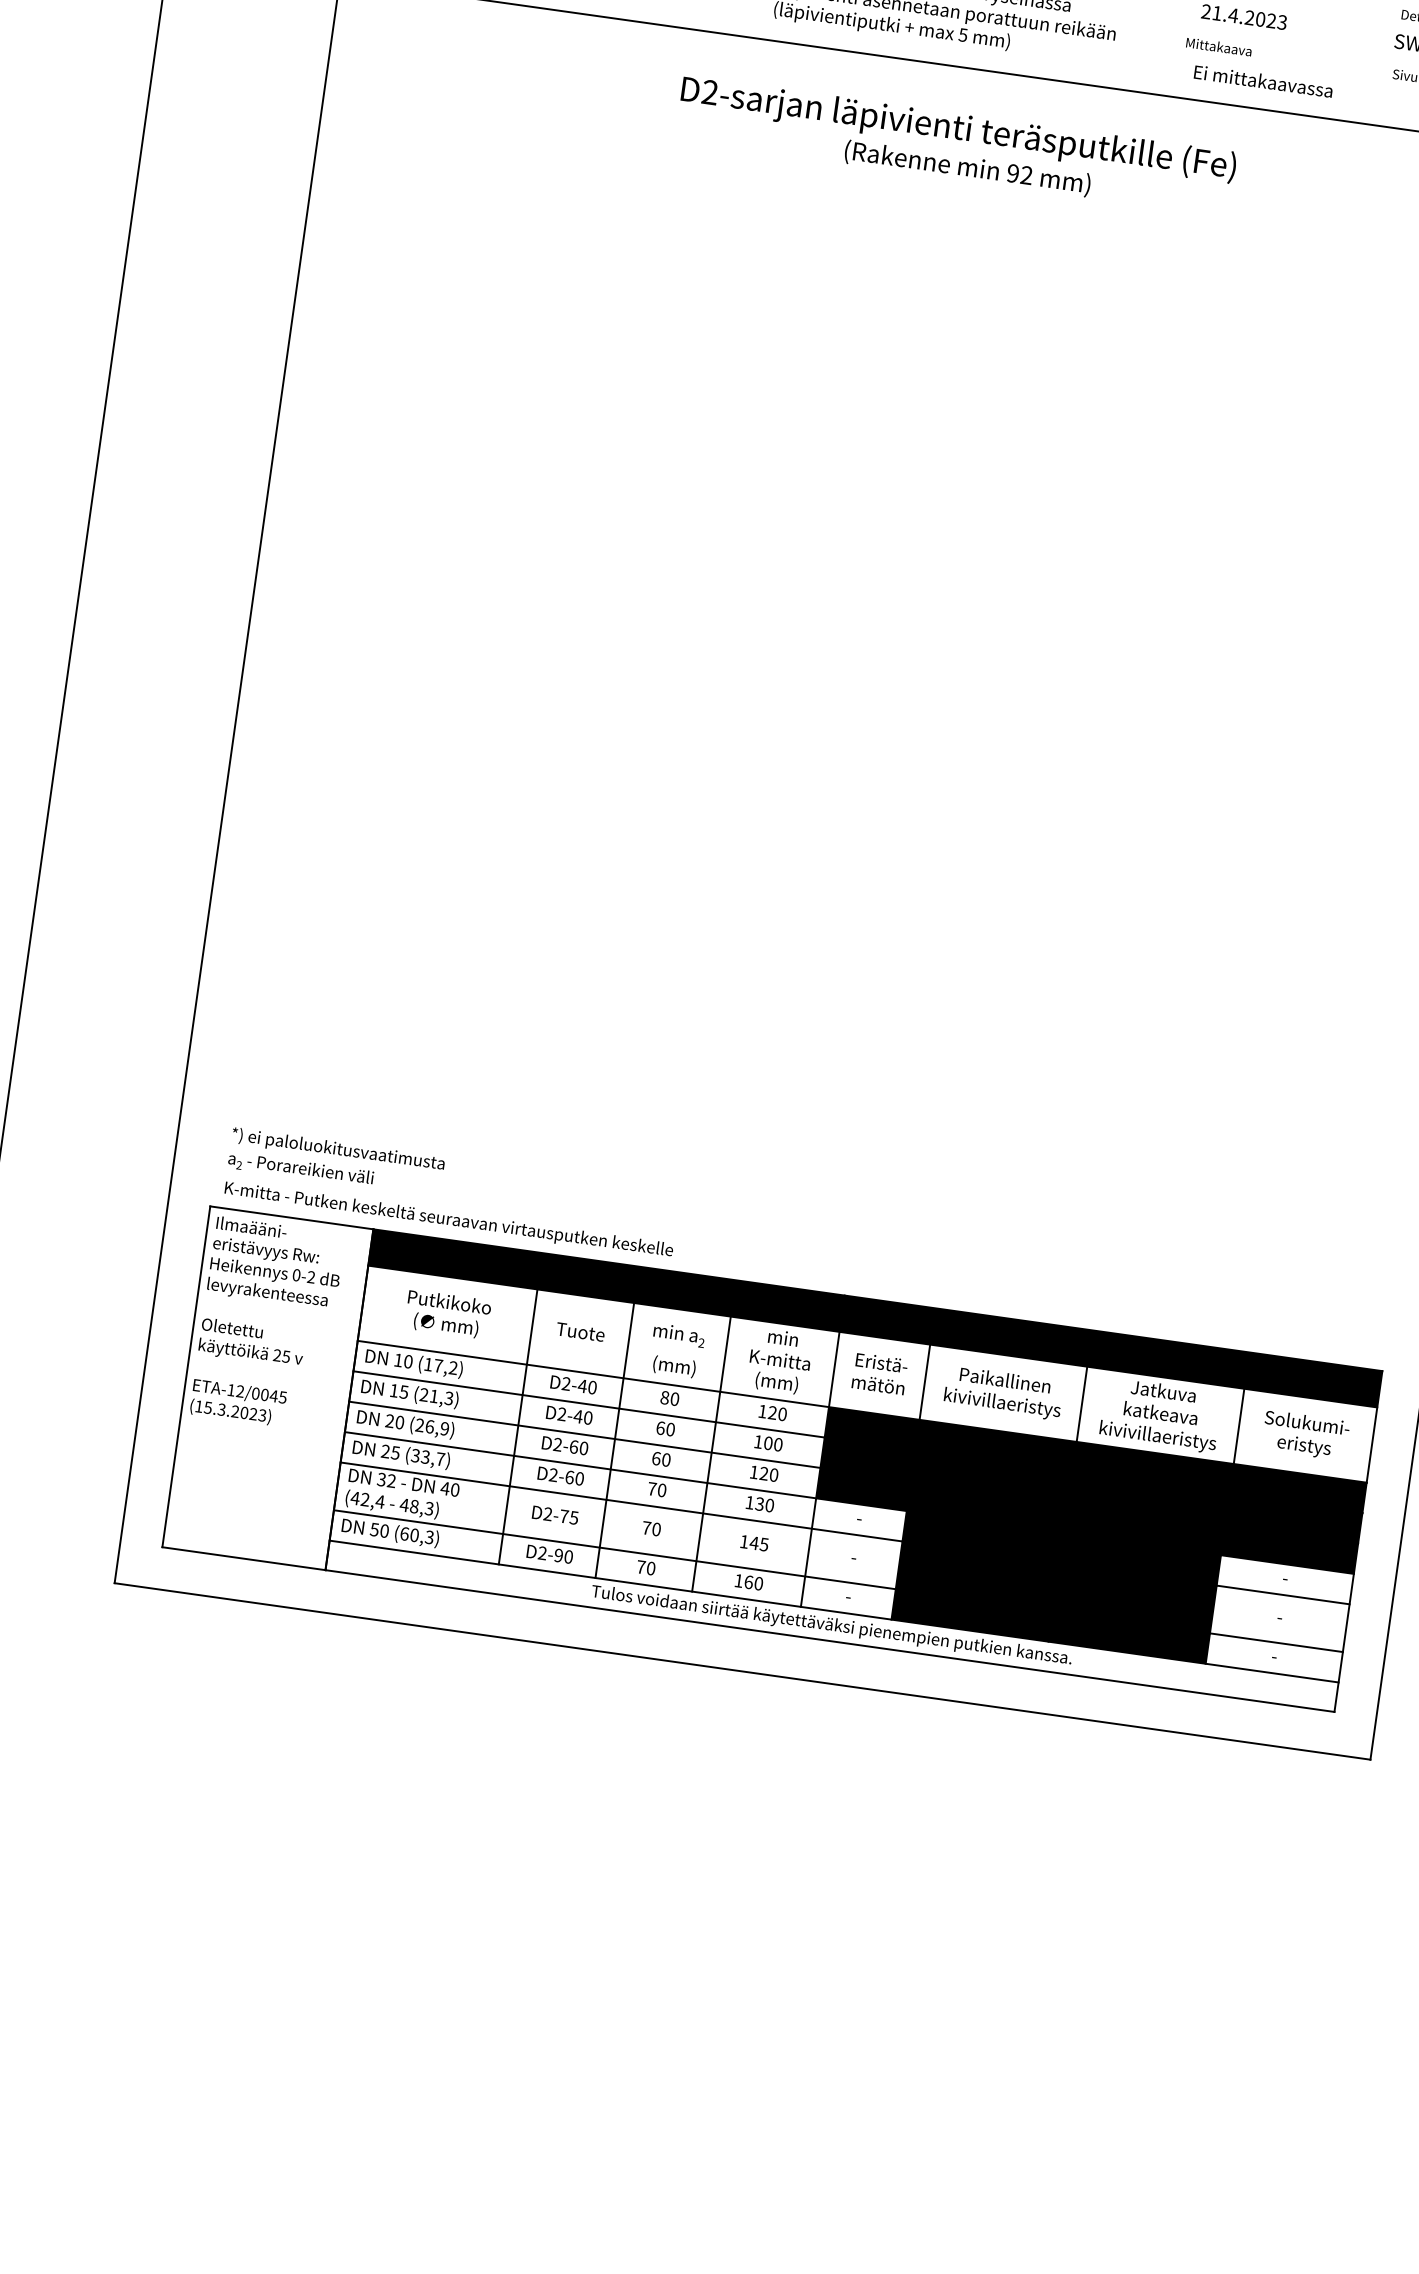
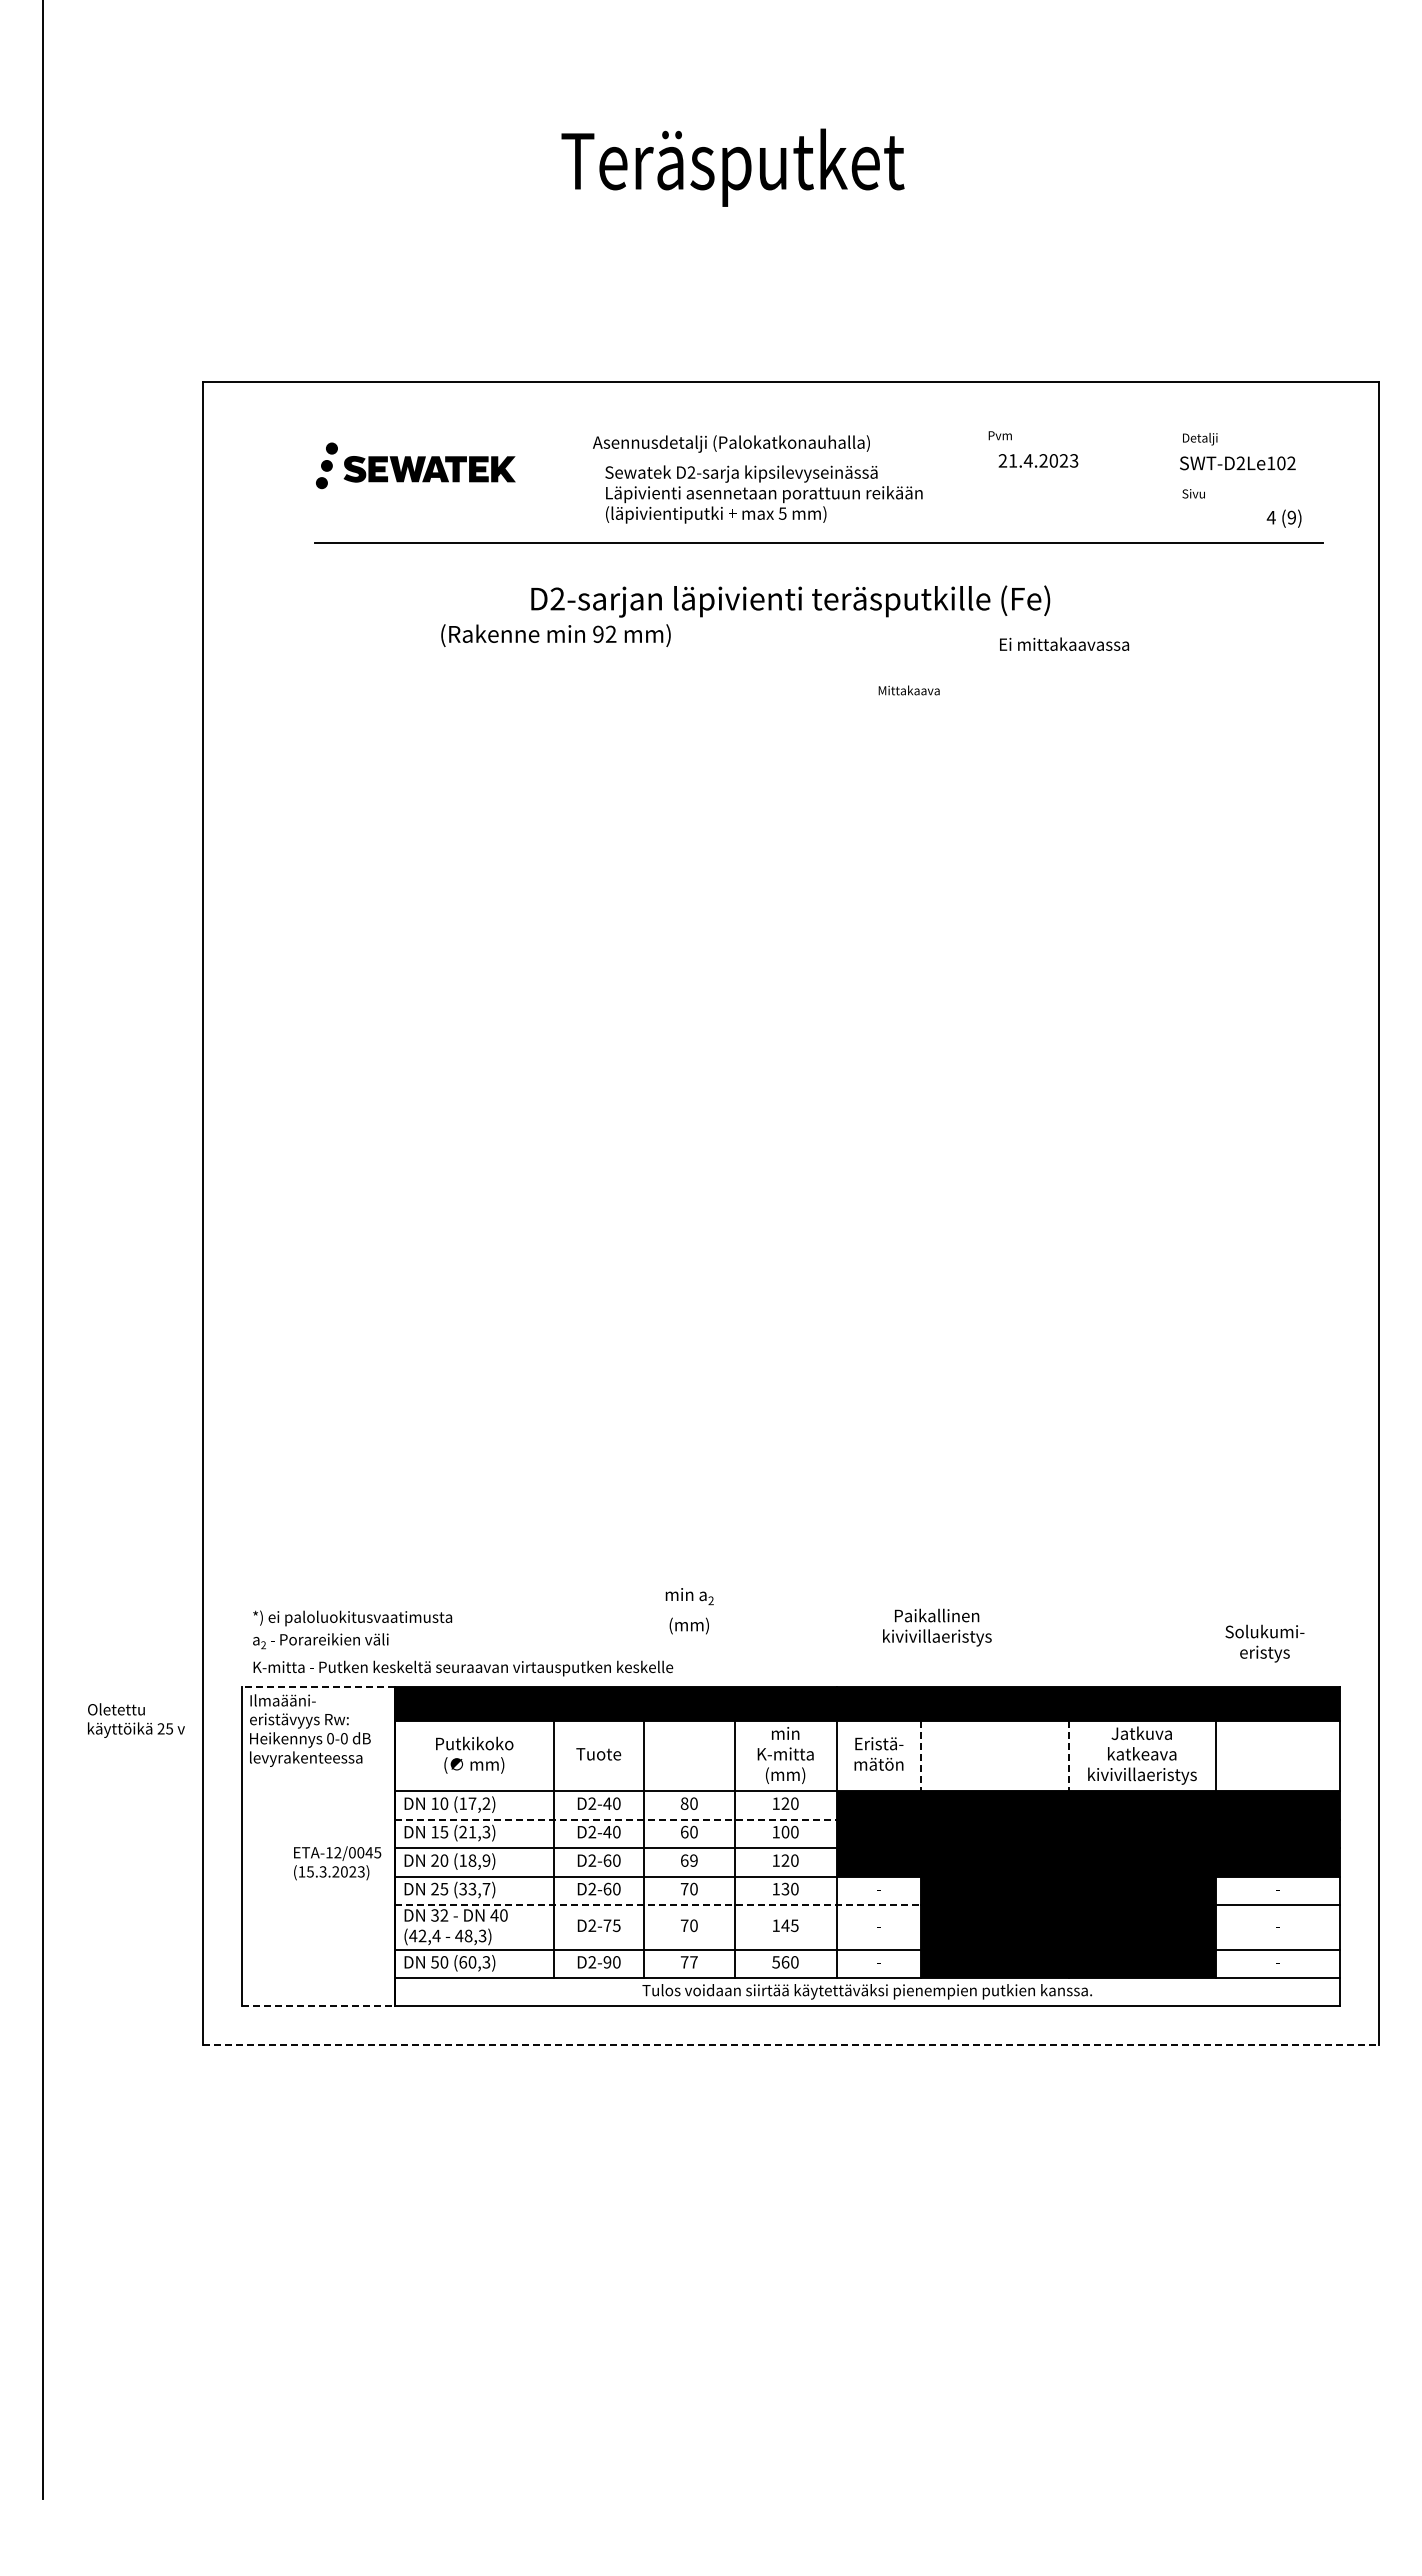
text: (1218, 46) -> (908, 690), moved
text: (1263, 80) -> (1064, 643), moved
text: (967, 168) -> (555, 635), moved
line: (291, 1217) -> (318, 1686), solid -> dashed
text: (310, 1276) -> (343, 1738), 0-2 -> 0-0
text: (252, 1342) -> (136, 1720), moved
text: (676, 1351) -> (689, 1611), moved
line: (924, 1382) -> (921, 1756), solid -> dashed
text: (1004, 1392) -> (937, 1627), moved
text: (238, 1402) -> (337, 1863), moved
line: (588, 1404) -> (615, 1819), solid -> dashed
line: (1081, 1404) -> (1068, 1756), solid -> dashed
text: (424, 1425) -> (467, 1860), (26,9) -> (18,9)
text: (1305, 1435) -> (1264, 1643), moved
text: (665, 1459) -> (693, 1860), 60 -> 69
line: (621, 1502) -> (658, 1905), solid -> dashed
line: (244, 1558) -> (319, 2005), solid -> dashed
text: (650, 1568) -> (693, 1962), 70 -> 77
text: (738, 1580) -> (775, 1962), 160 -> 560
line: (742, 1671) -> (791, 2045), solid -> dashed

